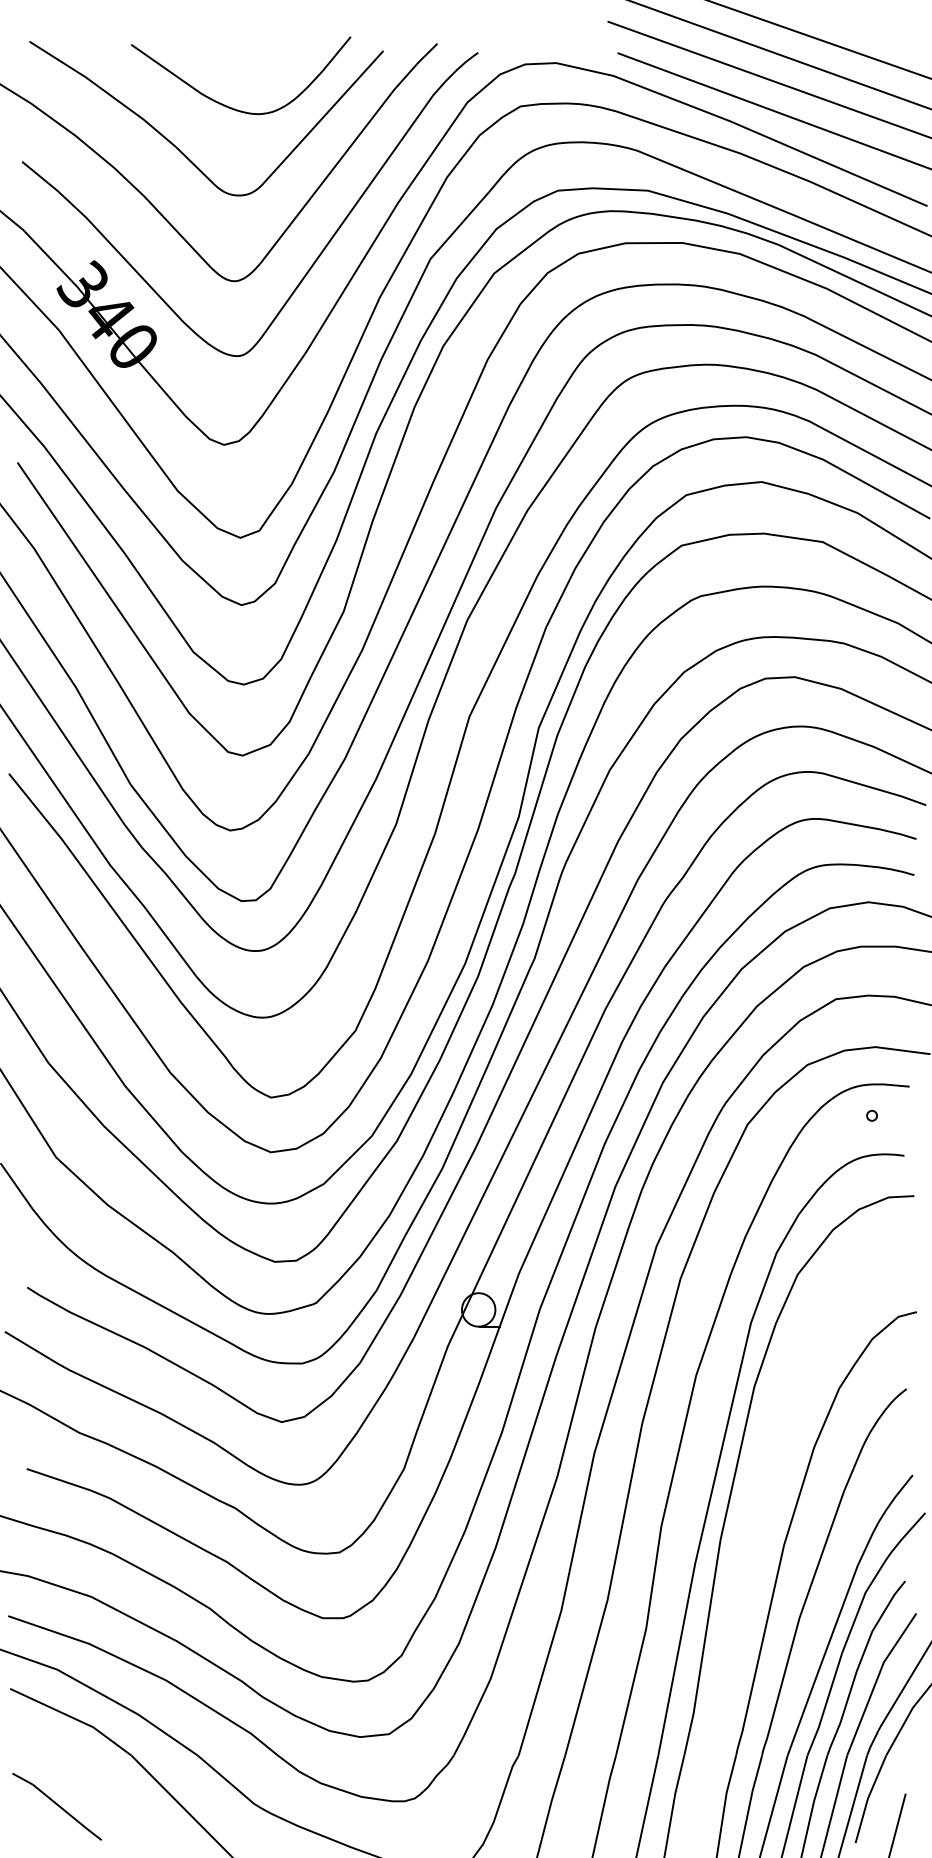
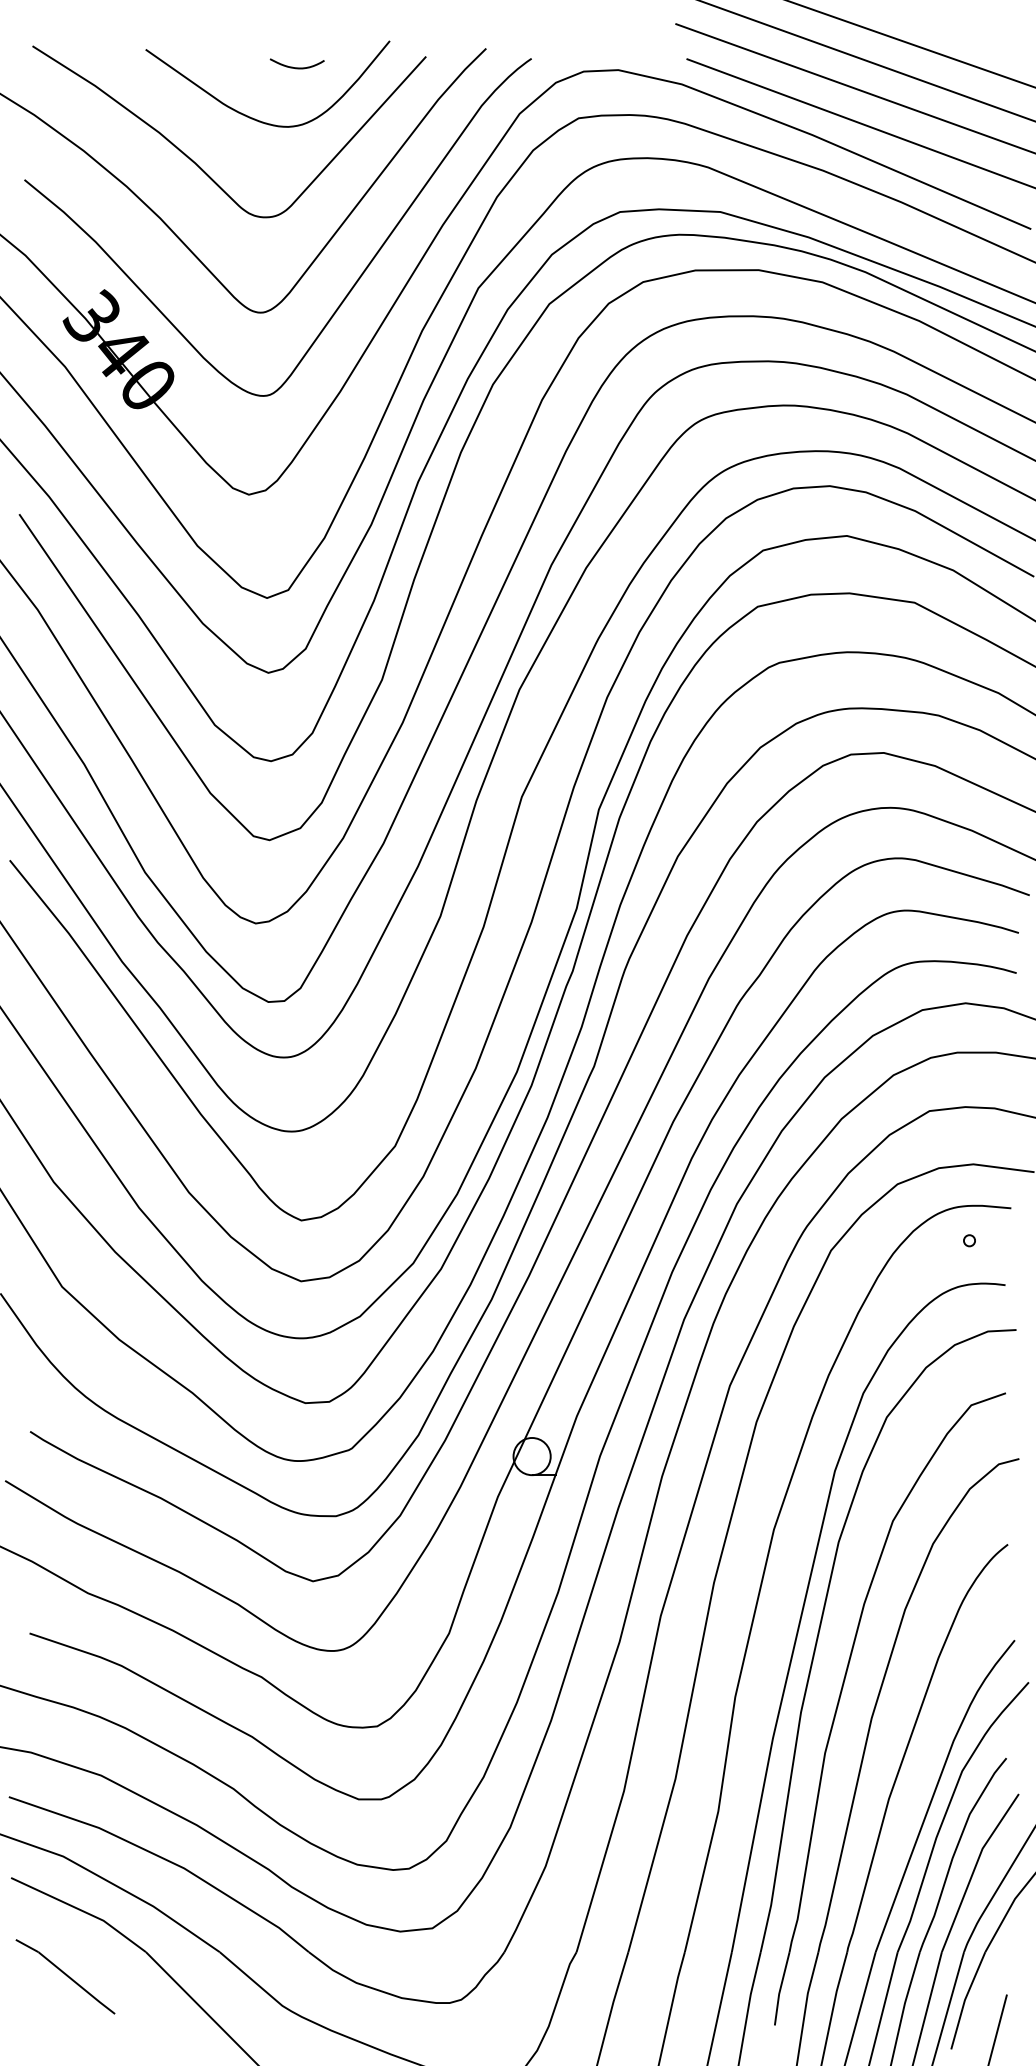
curve: (267, 60) -> (297, 67), added
part: (757, 1523) -> (842, 1694), added
part: (56, 1806) -> (64, 1976), moved

